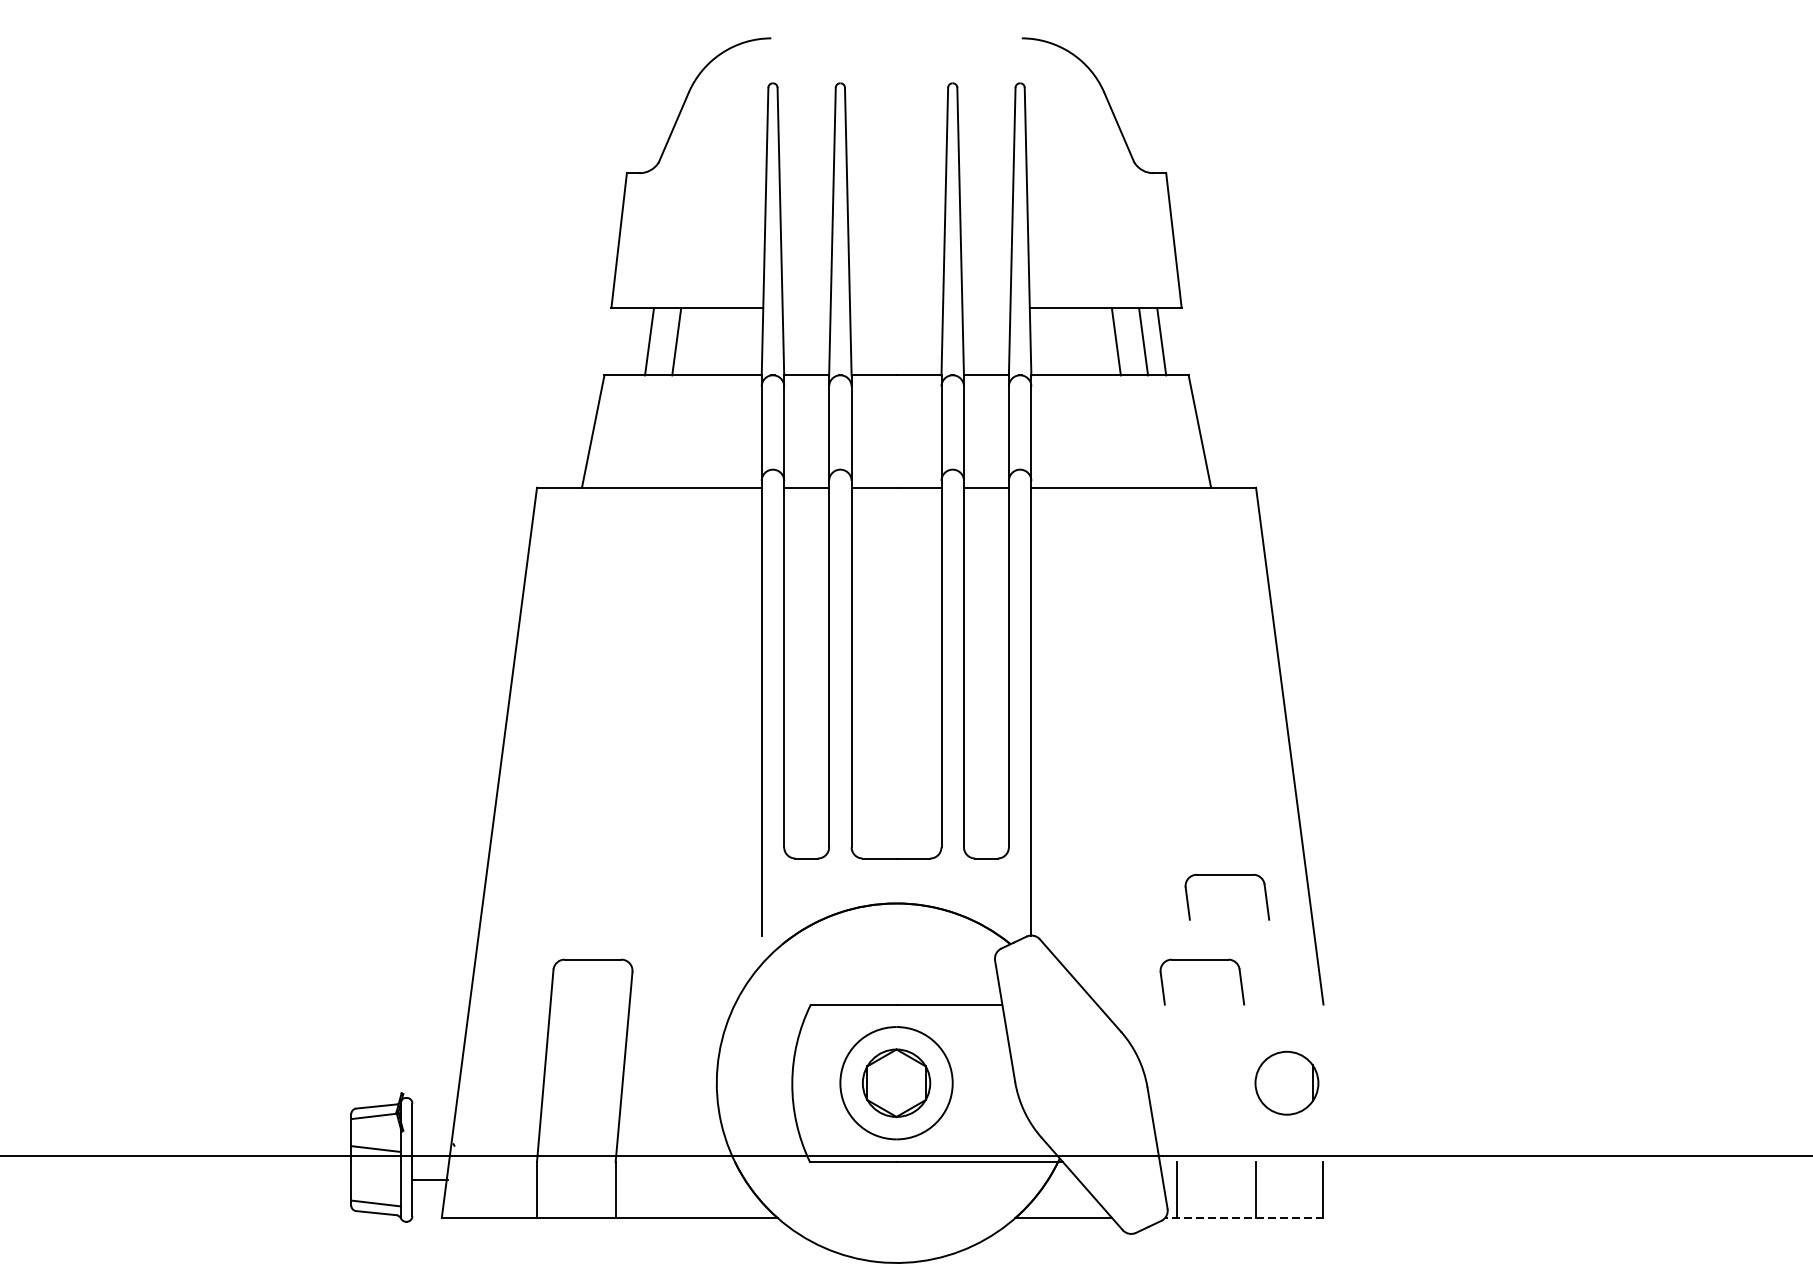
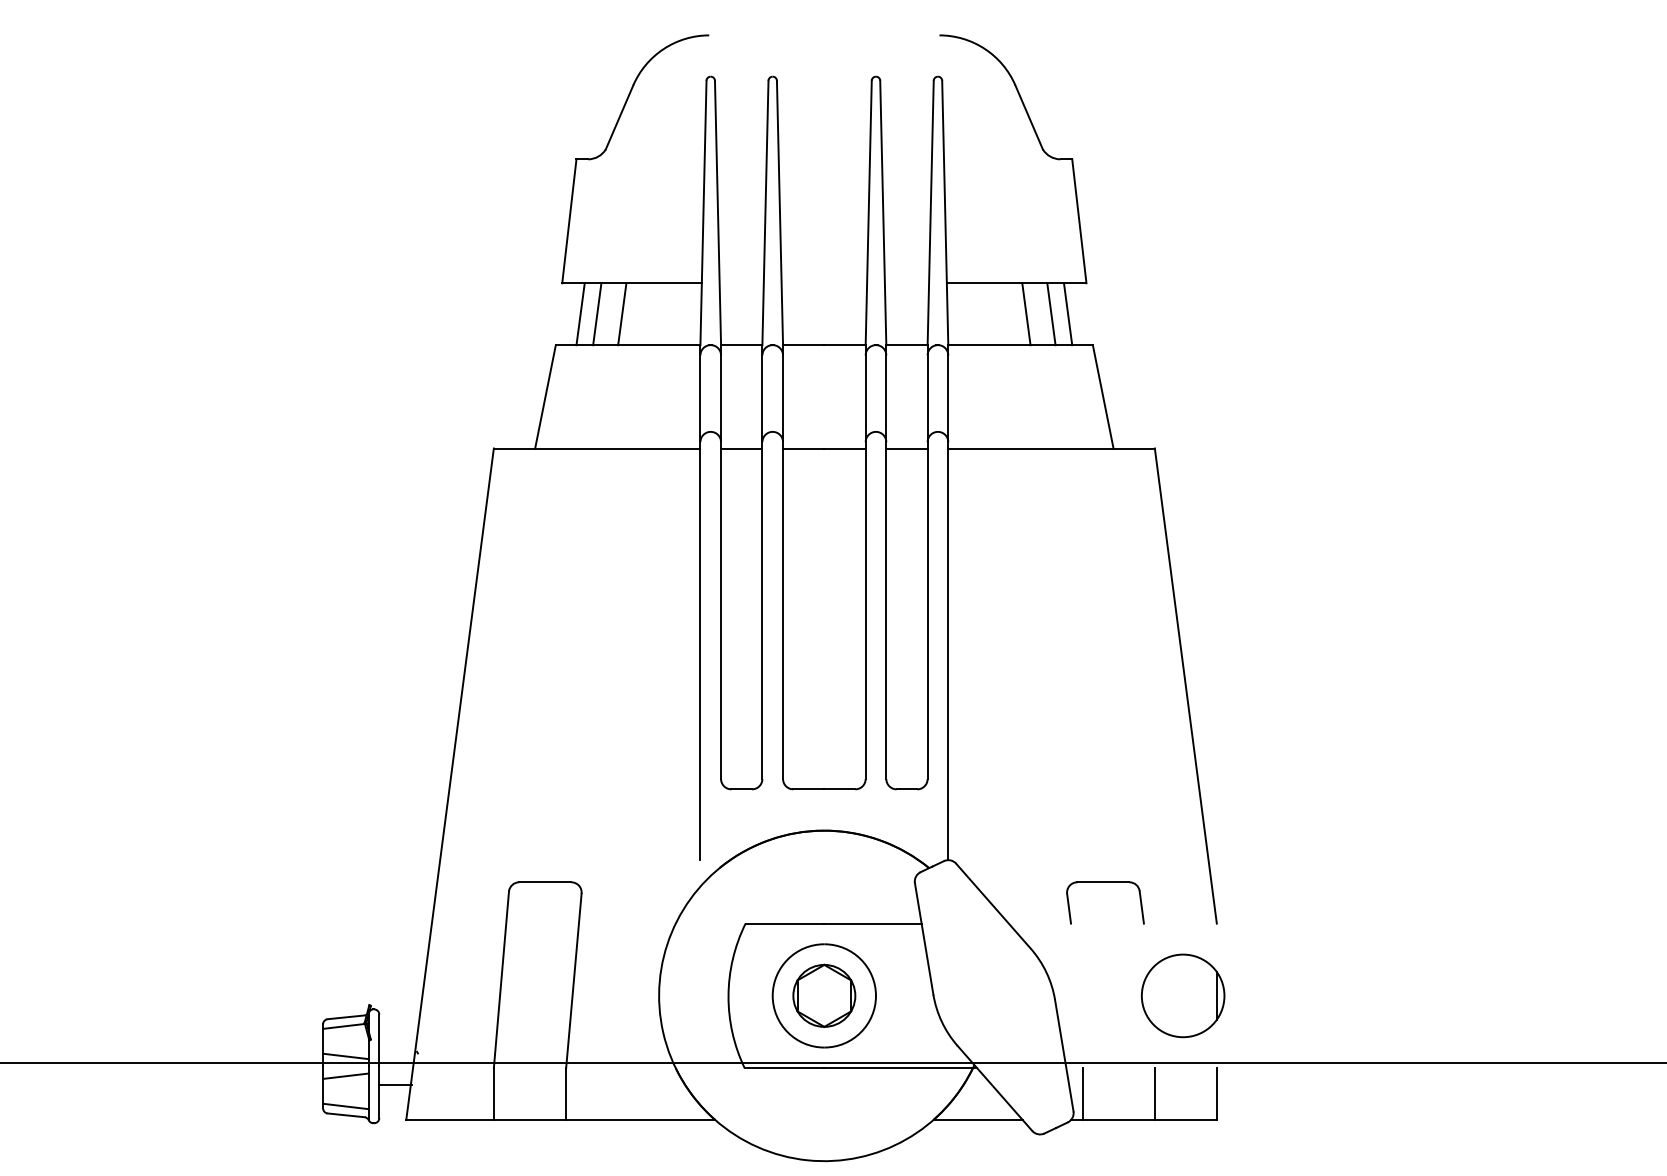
line: (631, 341) -> (580, 314), added
part: (1227, 875) -> (1128, 804), removed
part: (1287, 1082) -> (1183, 995), size x1.43
line: (375, 1169) -> (345, 1075), added
line: (1244, 1217) -> (1144, 1119), dashed -> solid

